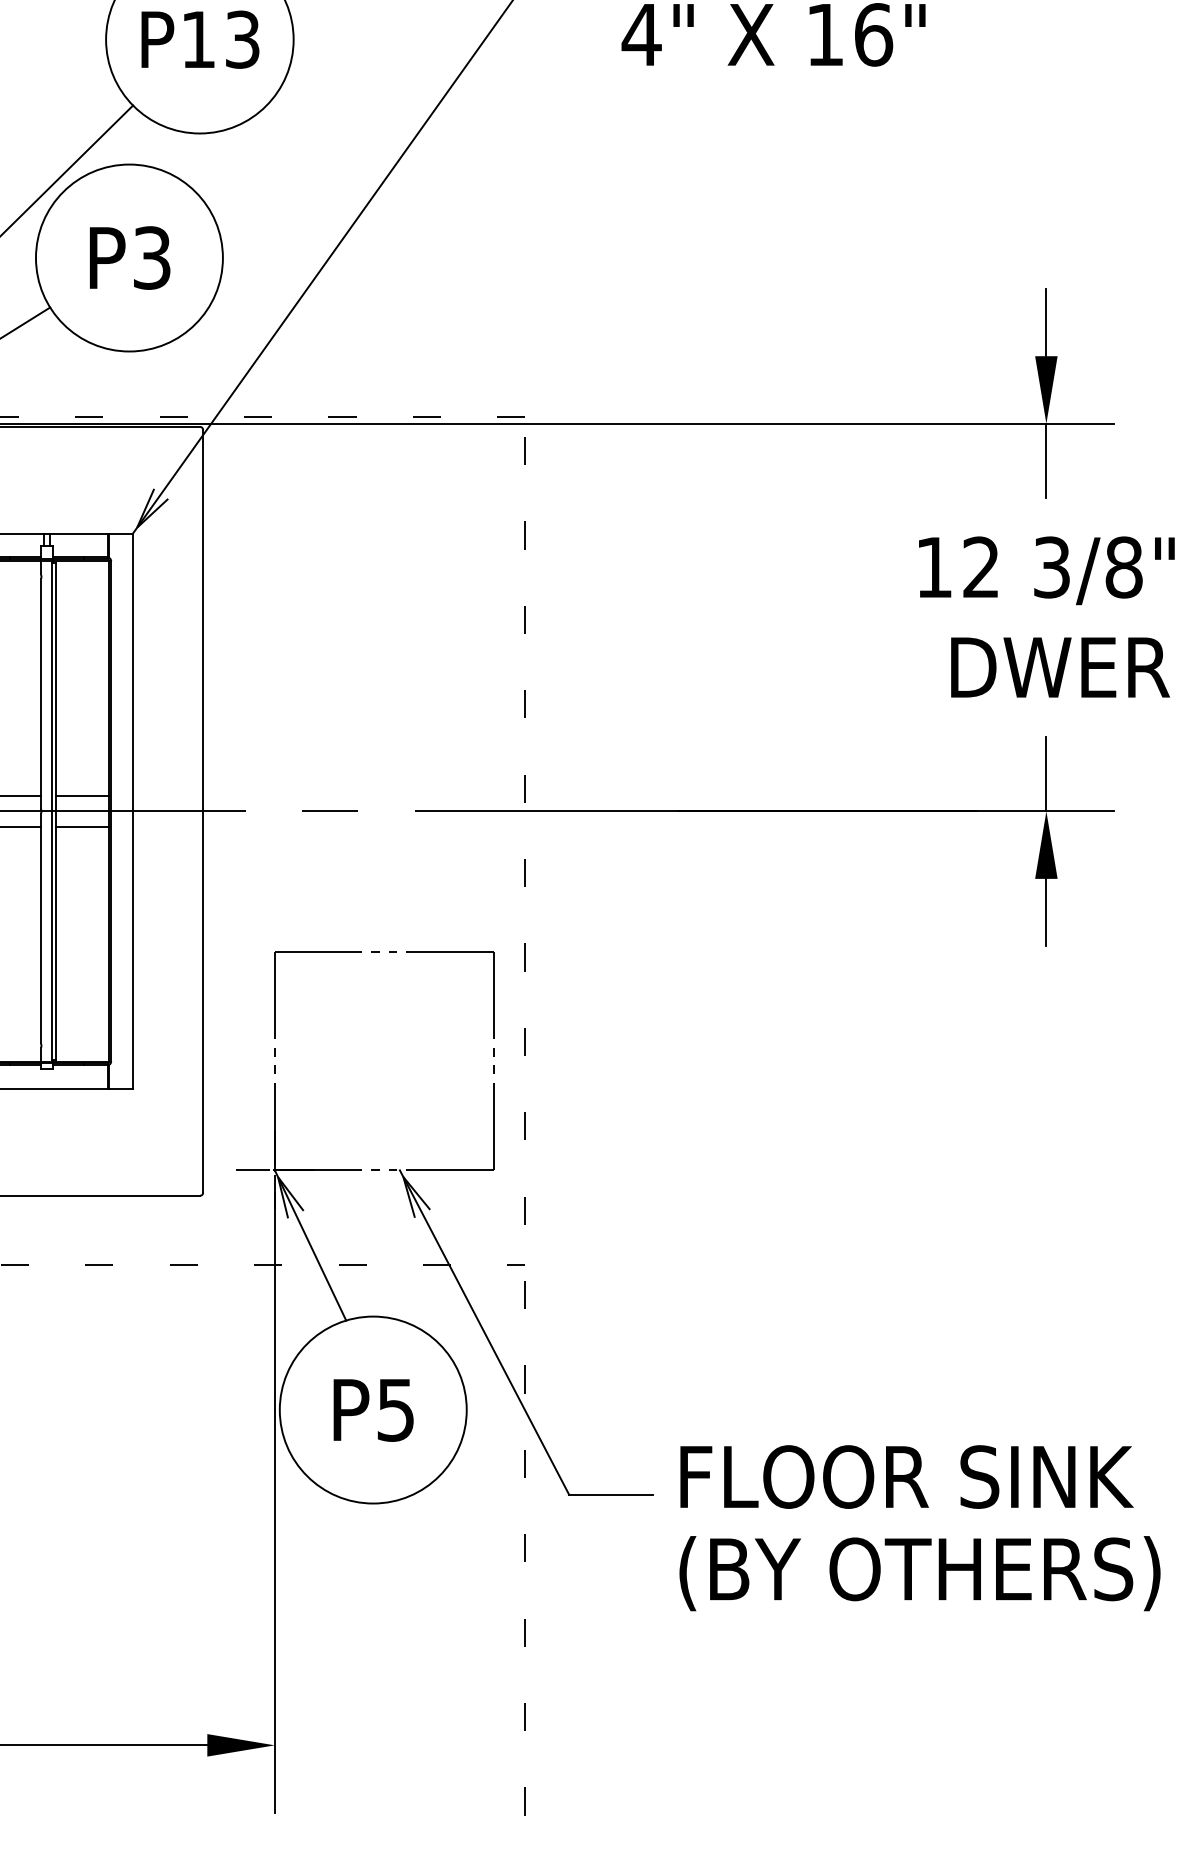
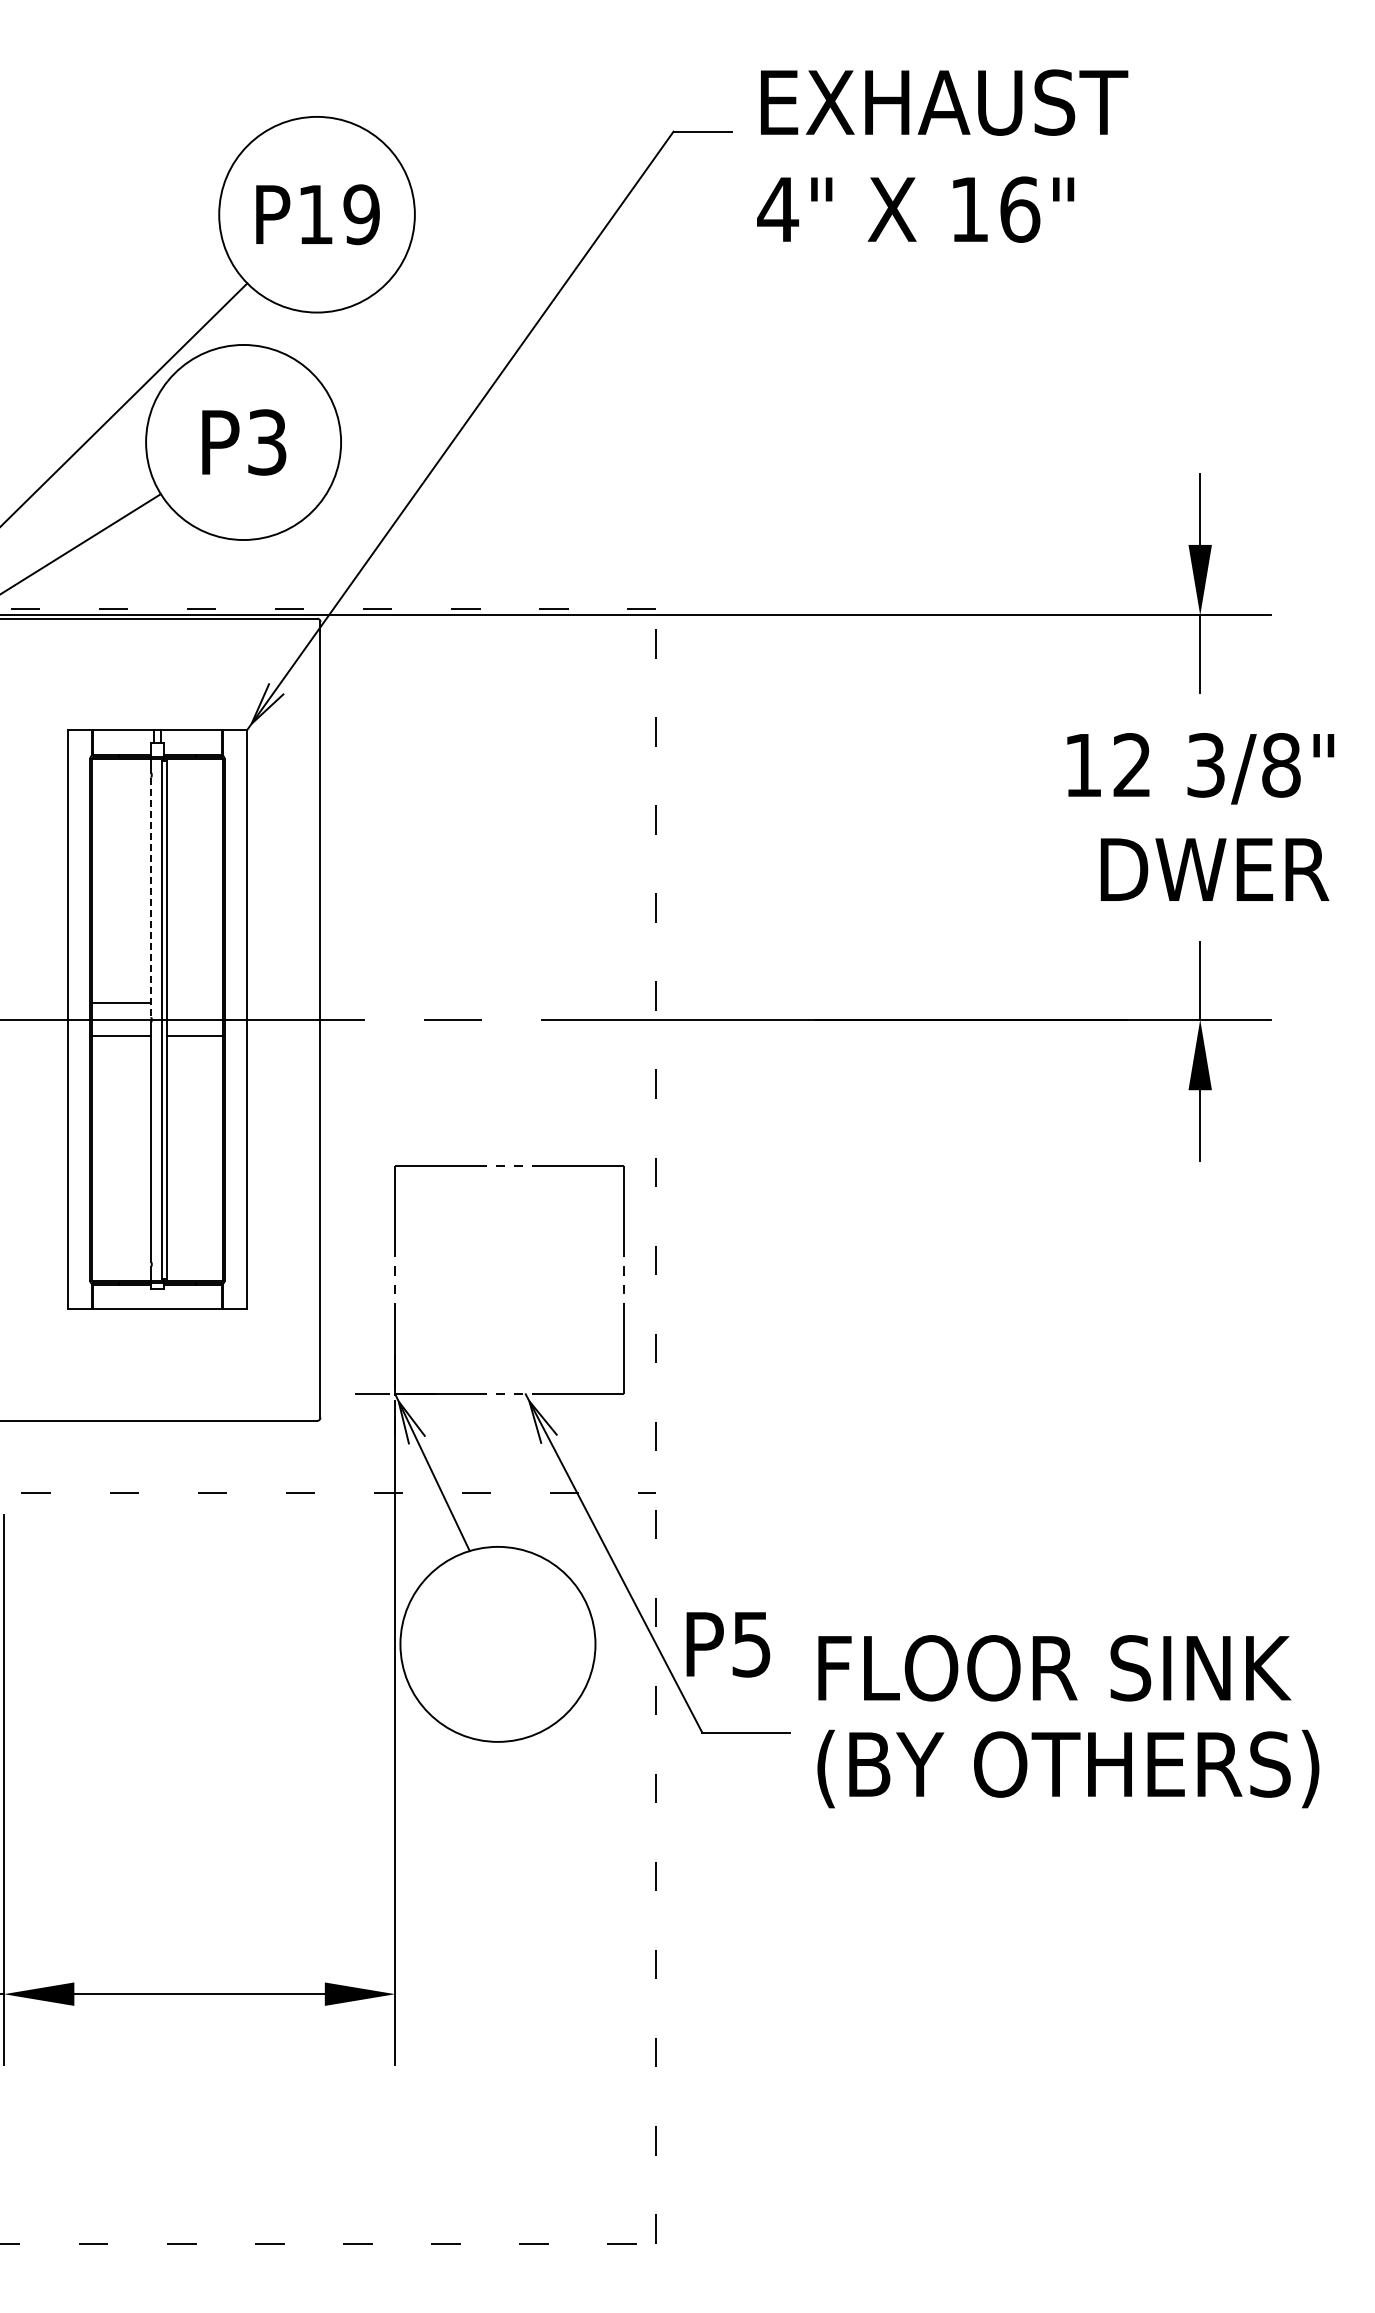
text: (242, 39) -> (361, 214), P13 -> P19
line: (41, 694) -> (151, 897), solid -> dashed
line: (82, 795) -> (194, 1003), removed
text: (373, 1410) -> (728, 1644), moved
text: (920, 1528) -> (1068, 1721), moved

